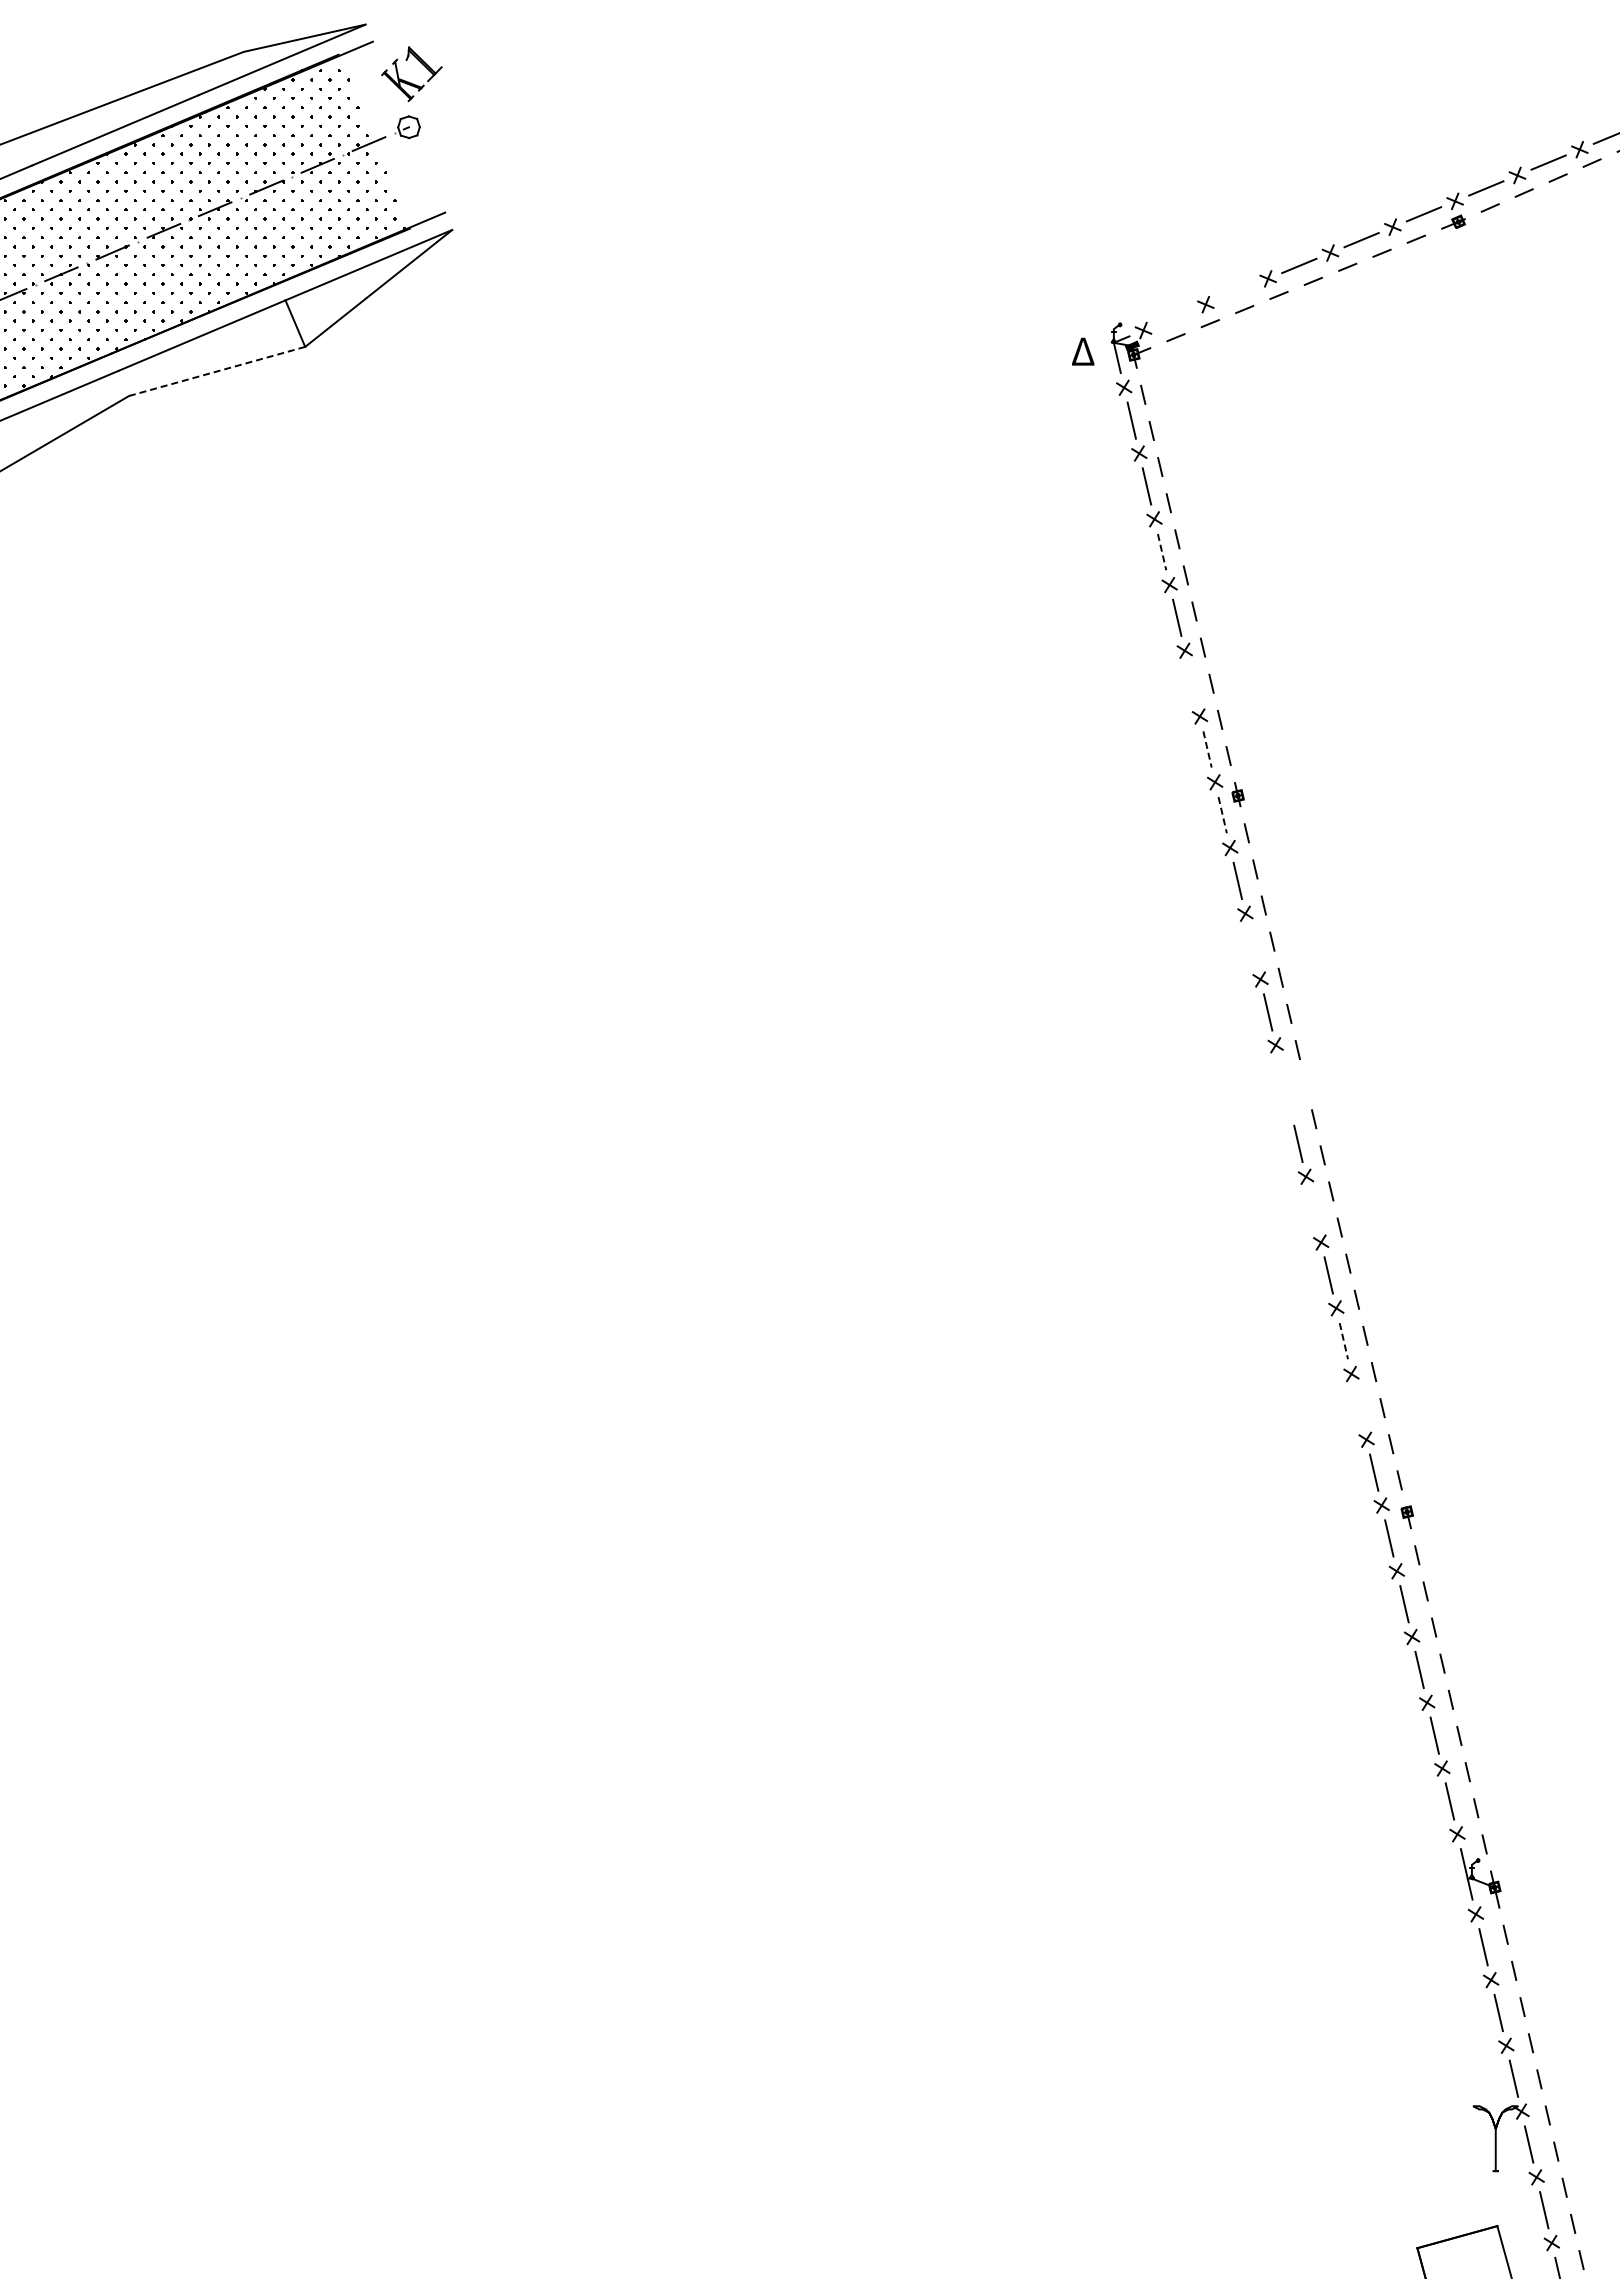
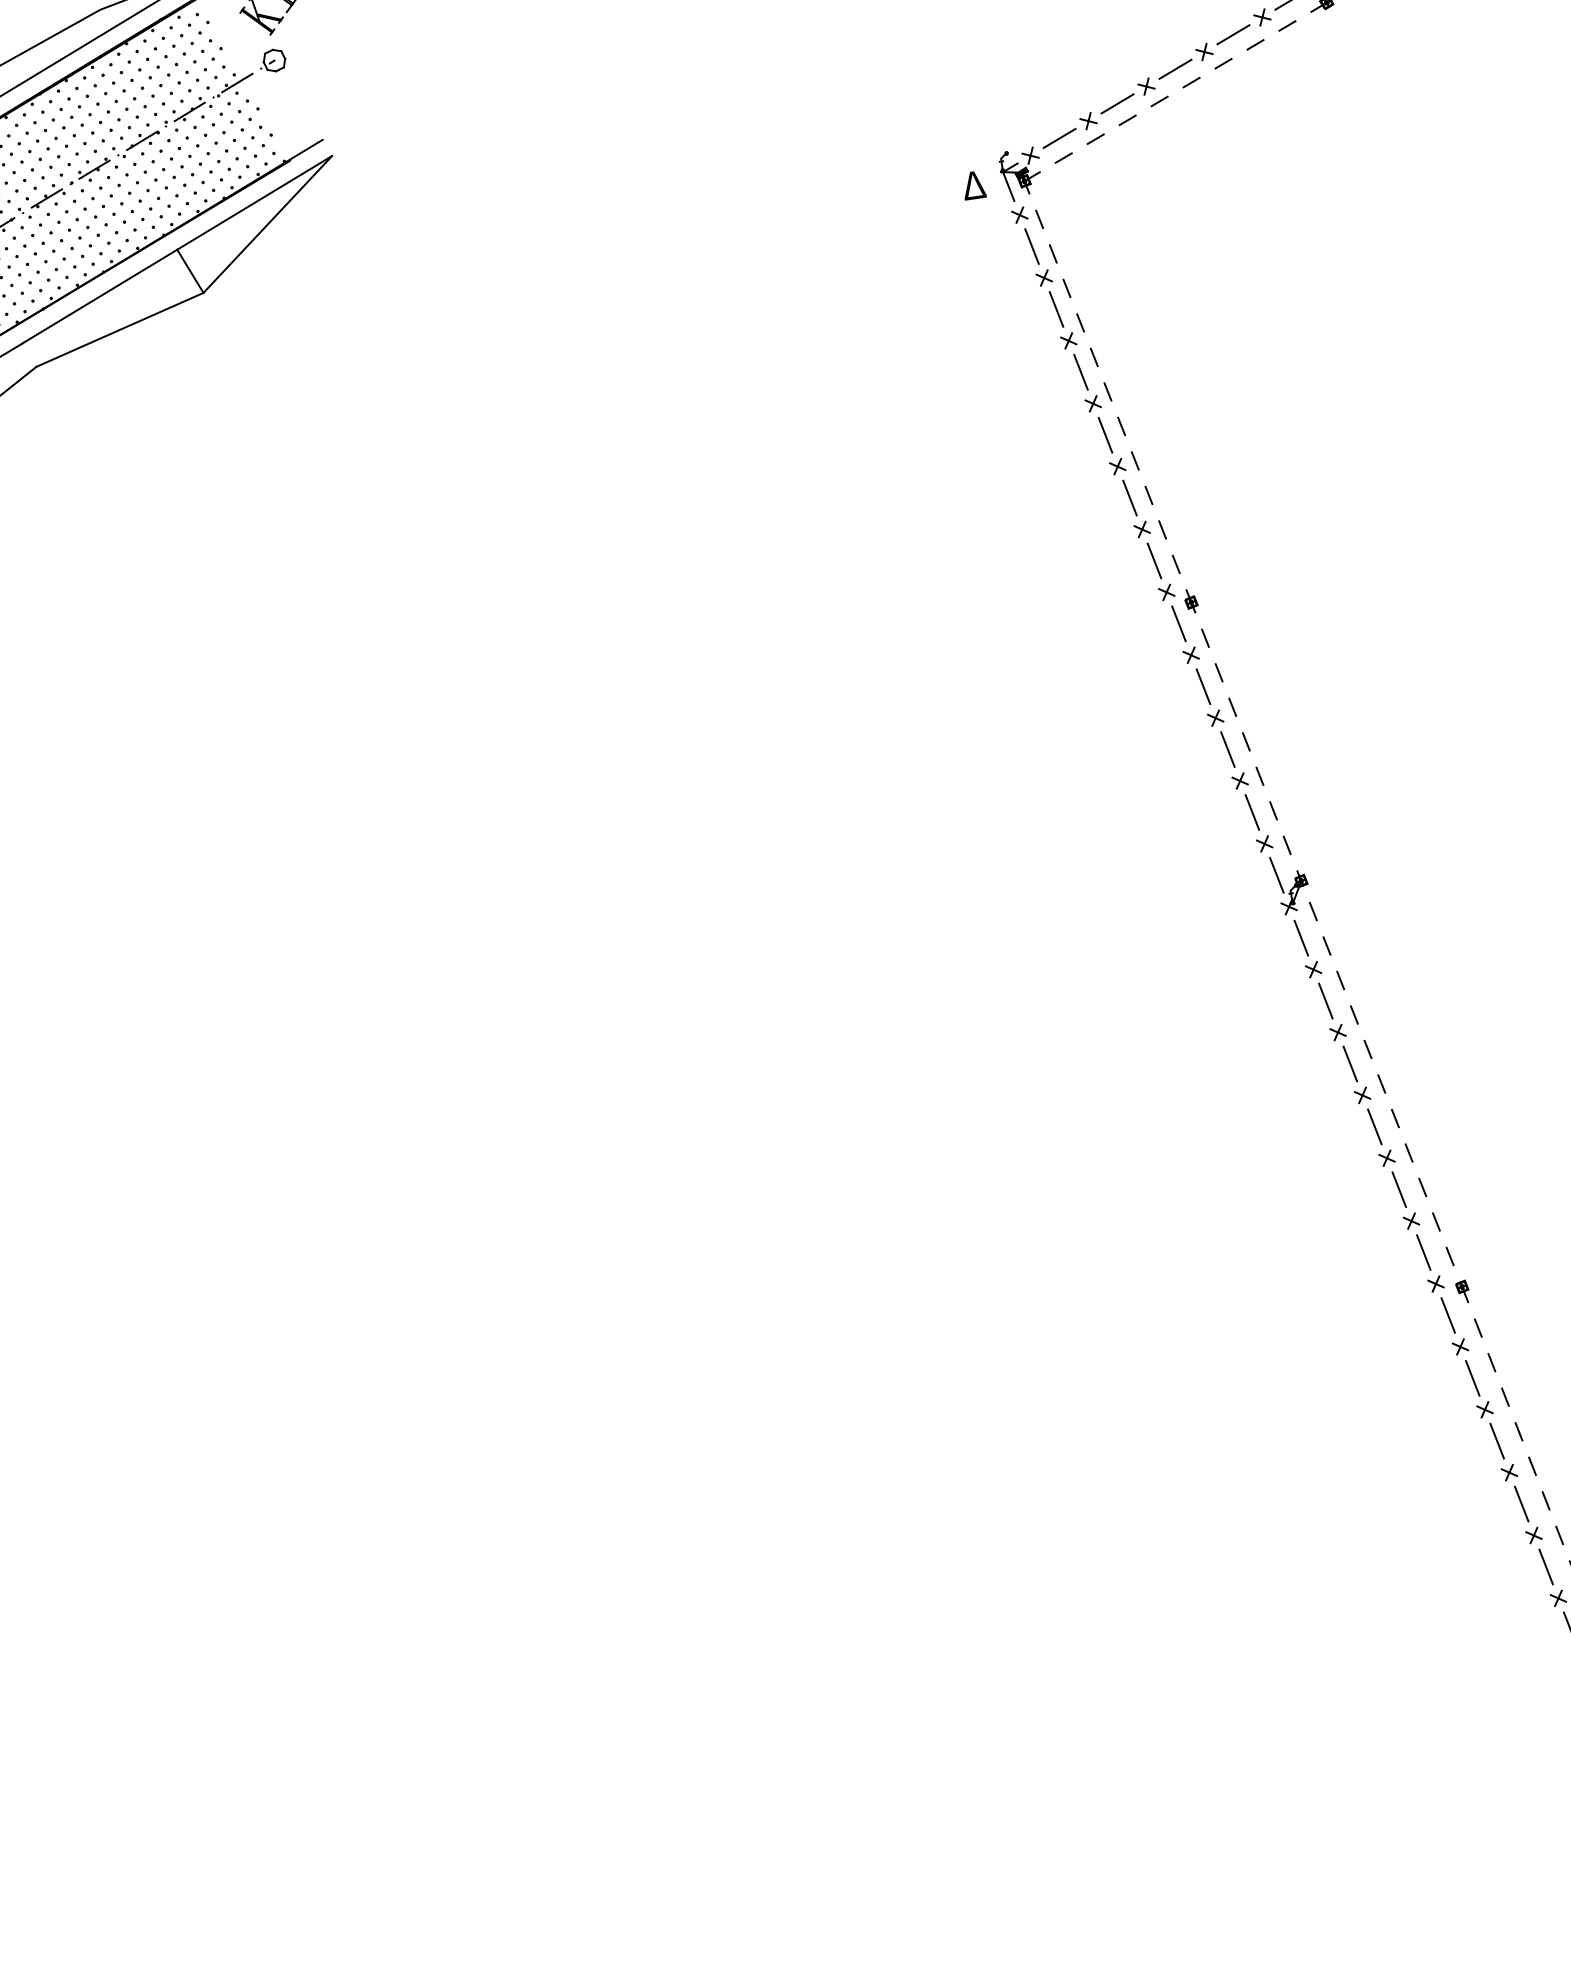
line: (1236, 291) -> (1117, 103), added
line: (1174, 317) -> (1059, 138), added
line: (216, 371) -> (119, 330), dashed -> solid
line: (1162, 552) -> (1081, 372), dashed -> solid
line: (1192, 683) -> (1130, 497), added
line: (1207, 749) -> (1154, 561), dashed -> solid
line: (1222, 815) -> (1178, 624), dashed -> solid
line: (1252, 946) -> (1227, 749), added
part: (1295, 1089) -> (1290, 884), added
line: (1313, 1209) -> (1325, 1000), added
line: (1343, 1341) -> (1374, 1127), dashed -> solid
line: (1358, 1406) -> (1398, 1189), added

